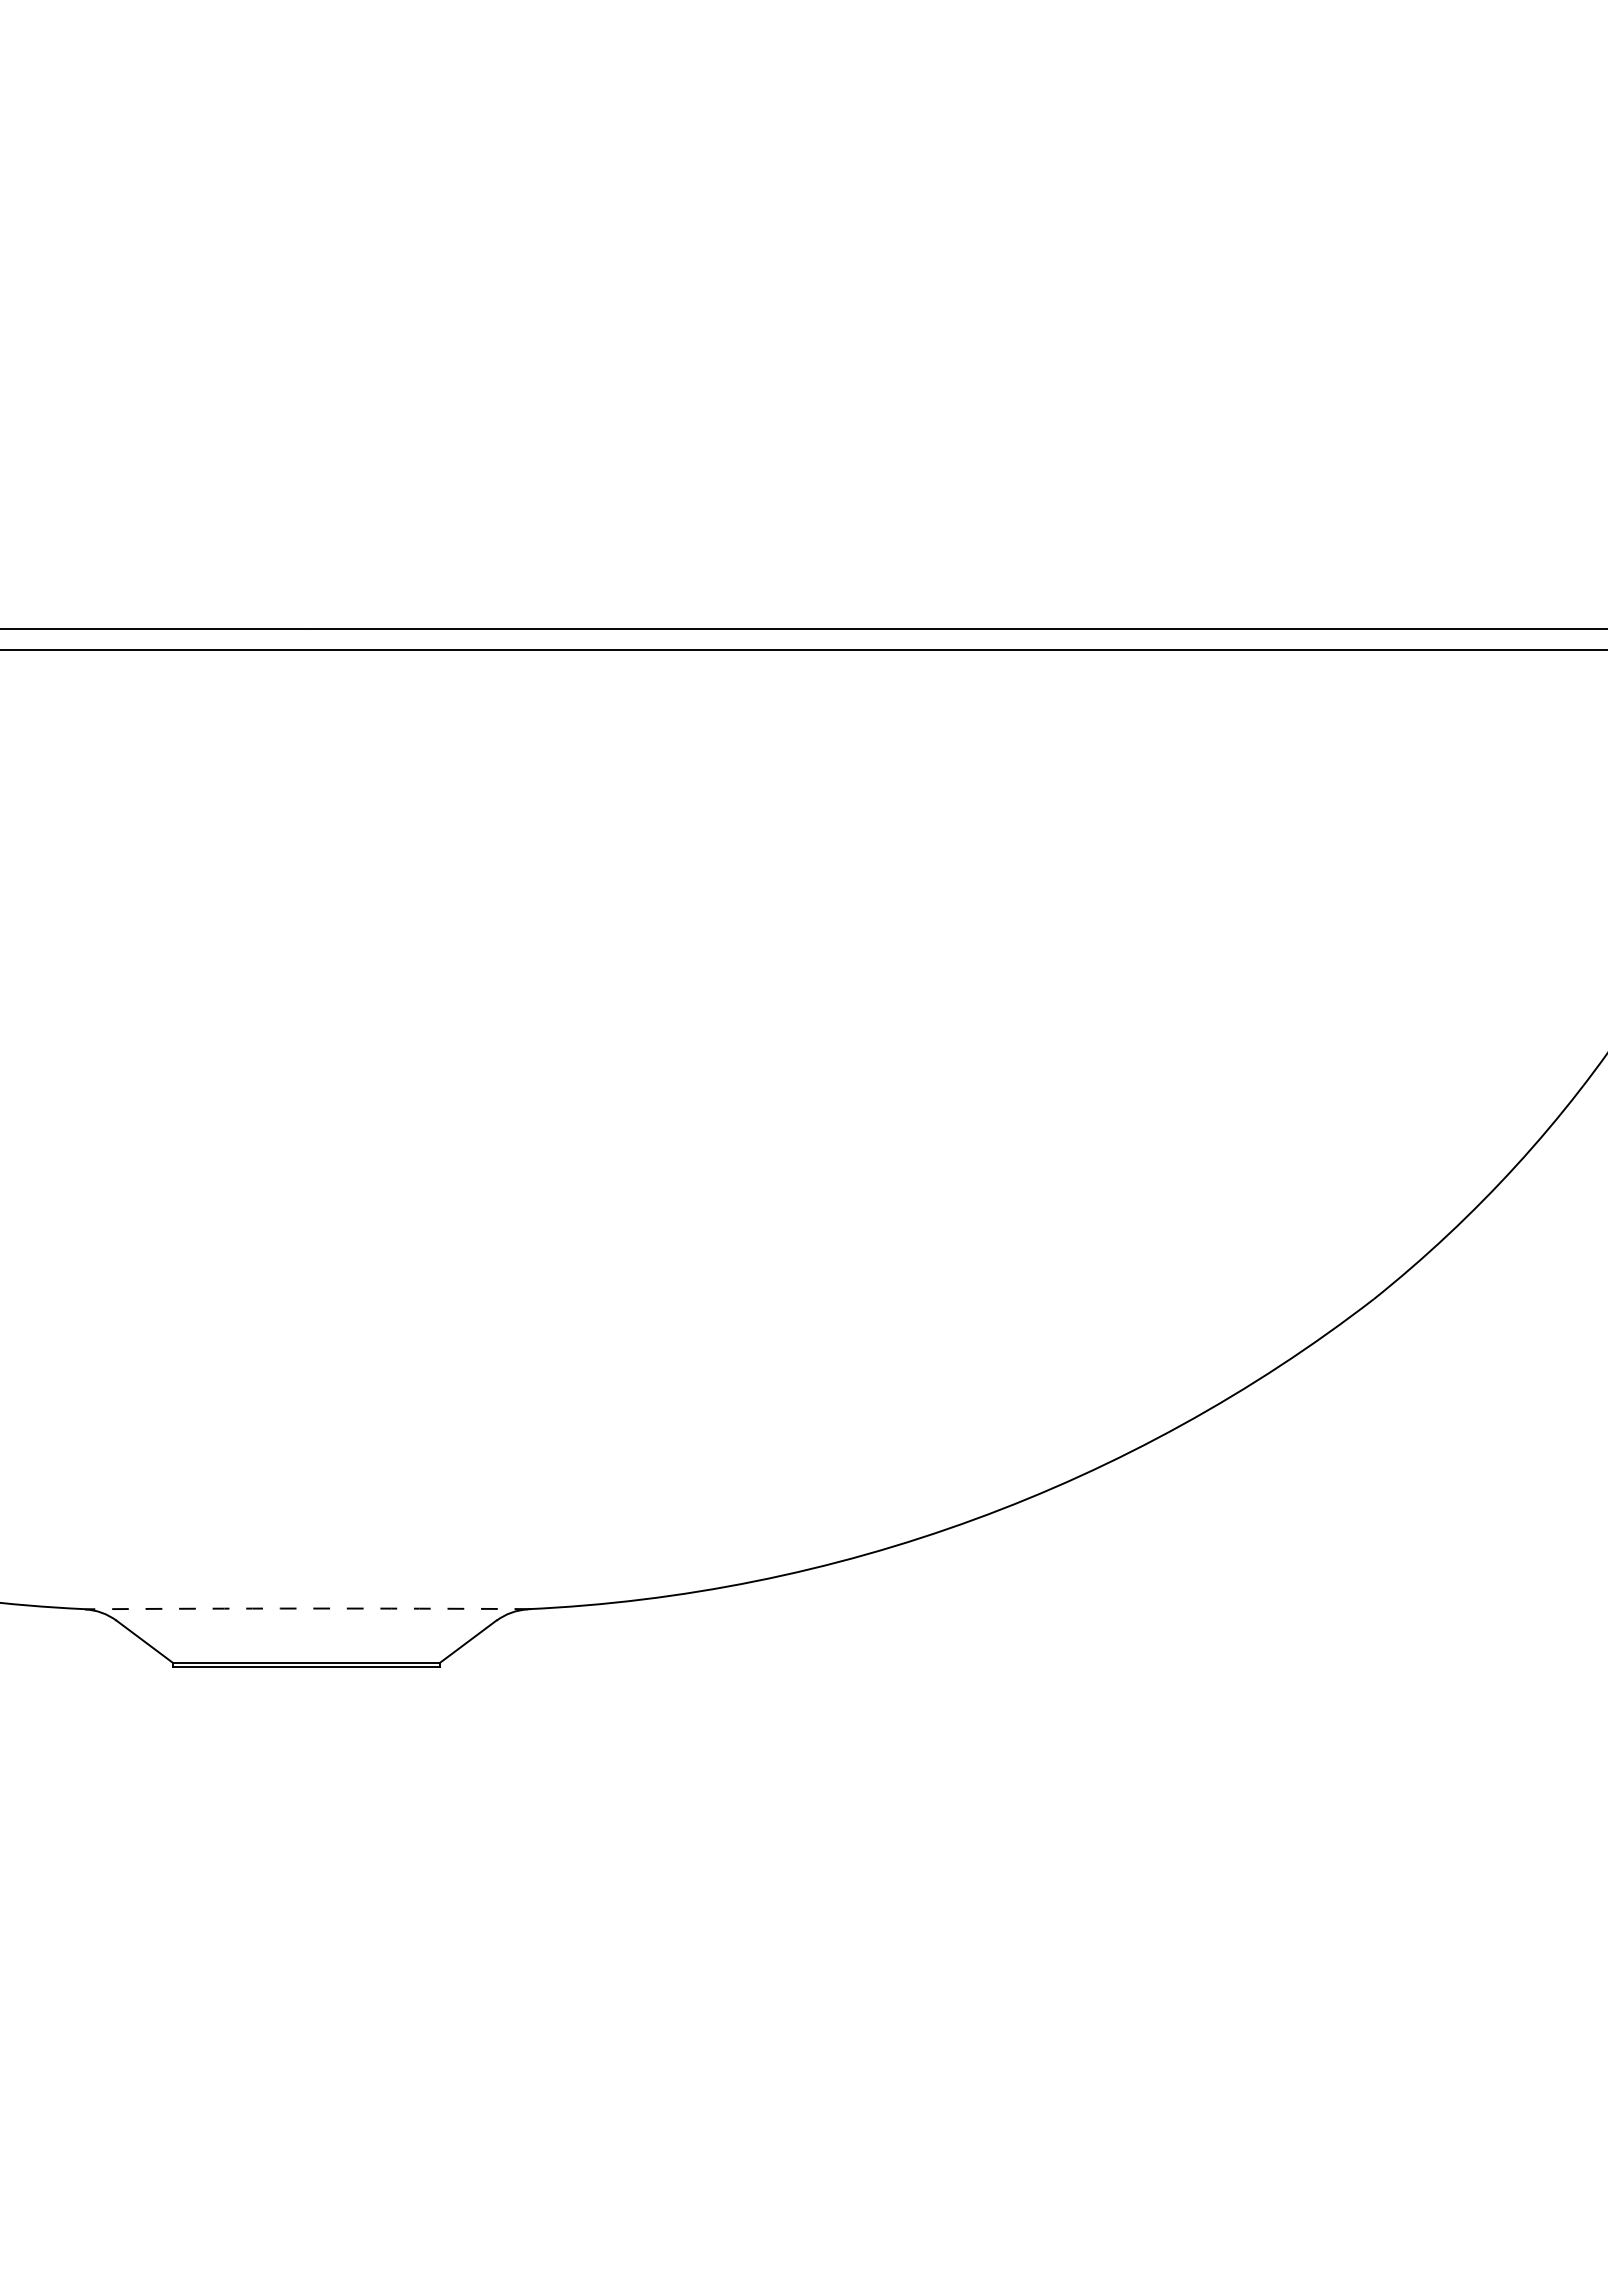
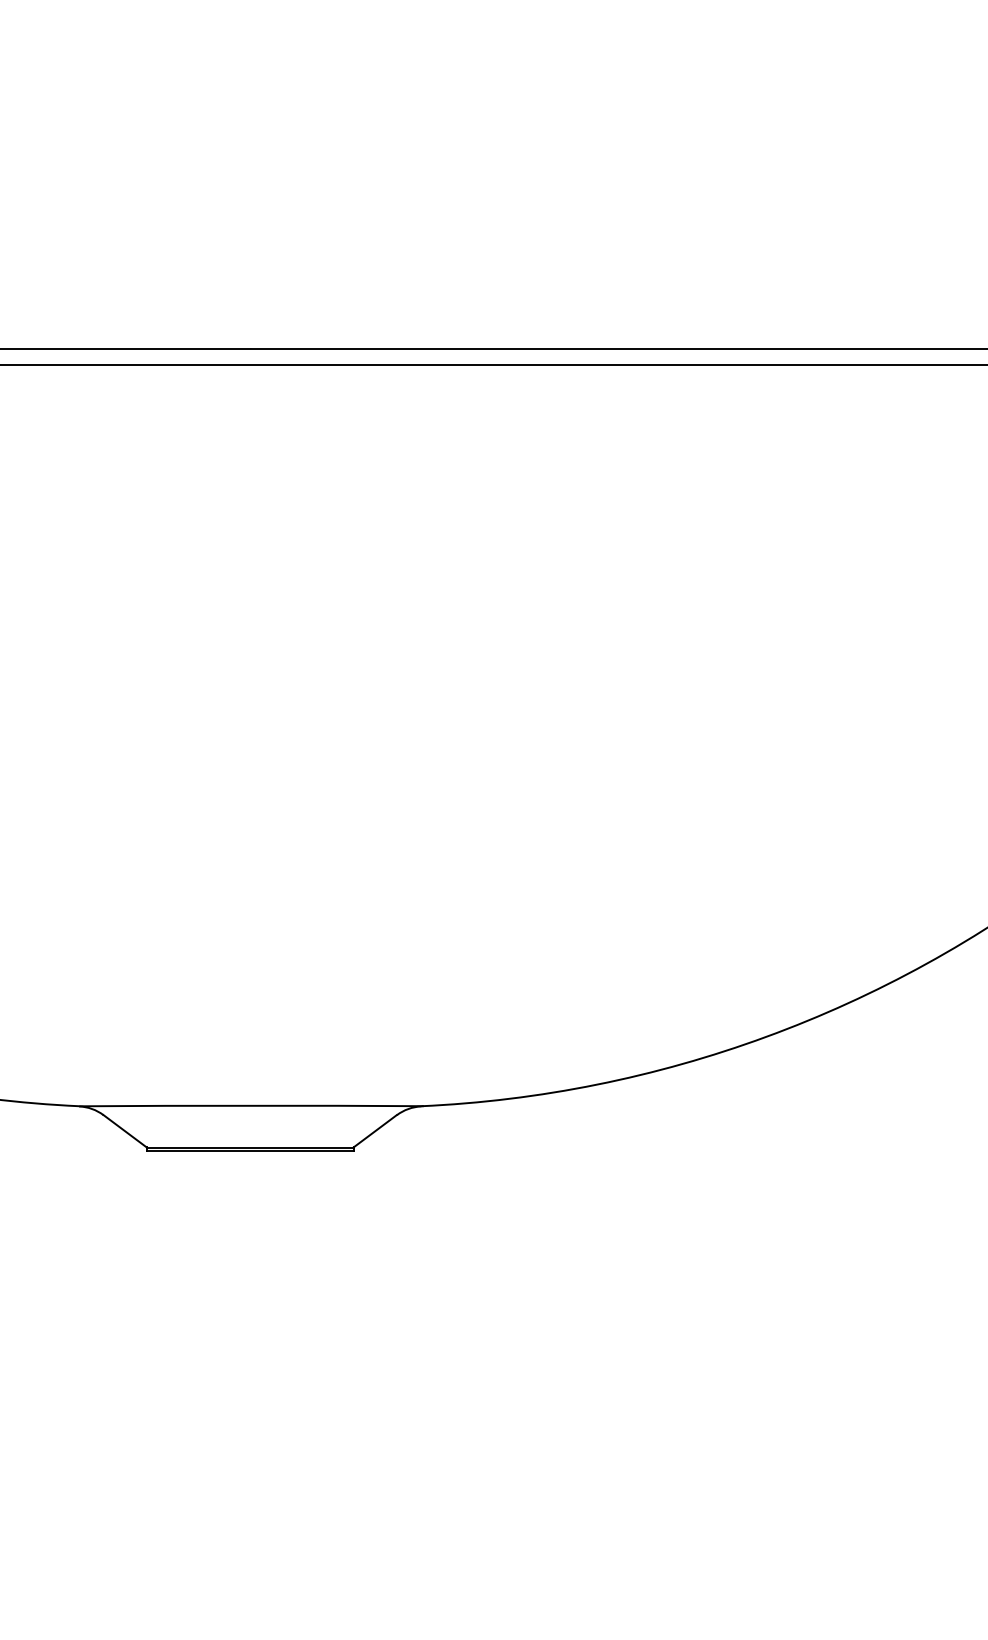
arc: (308, 1608) -> (251, 1105), dashed -> solid

